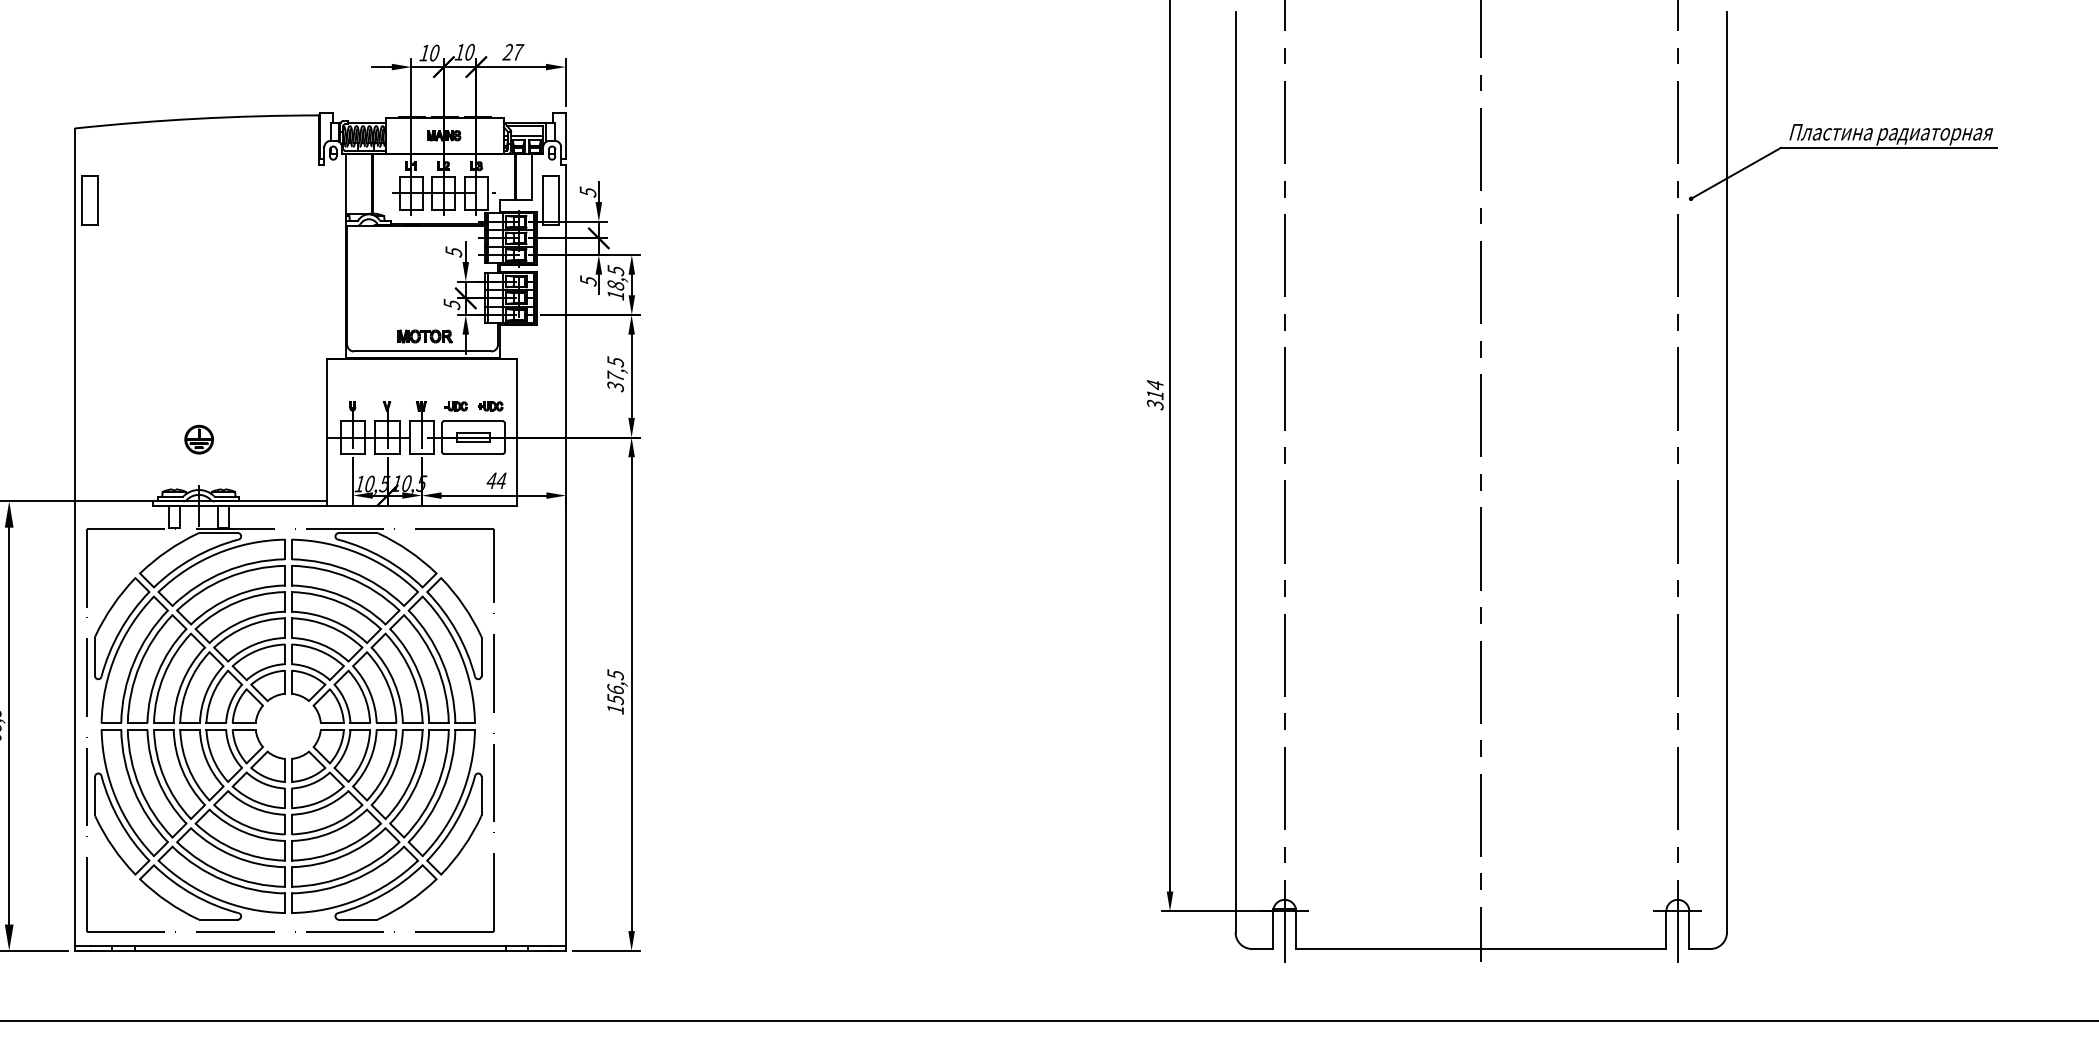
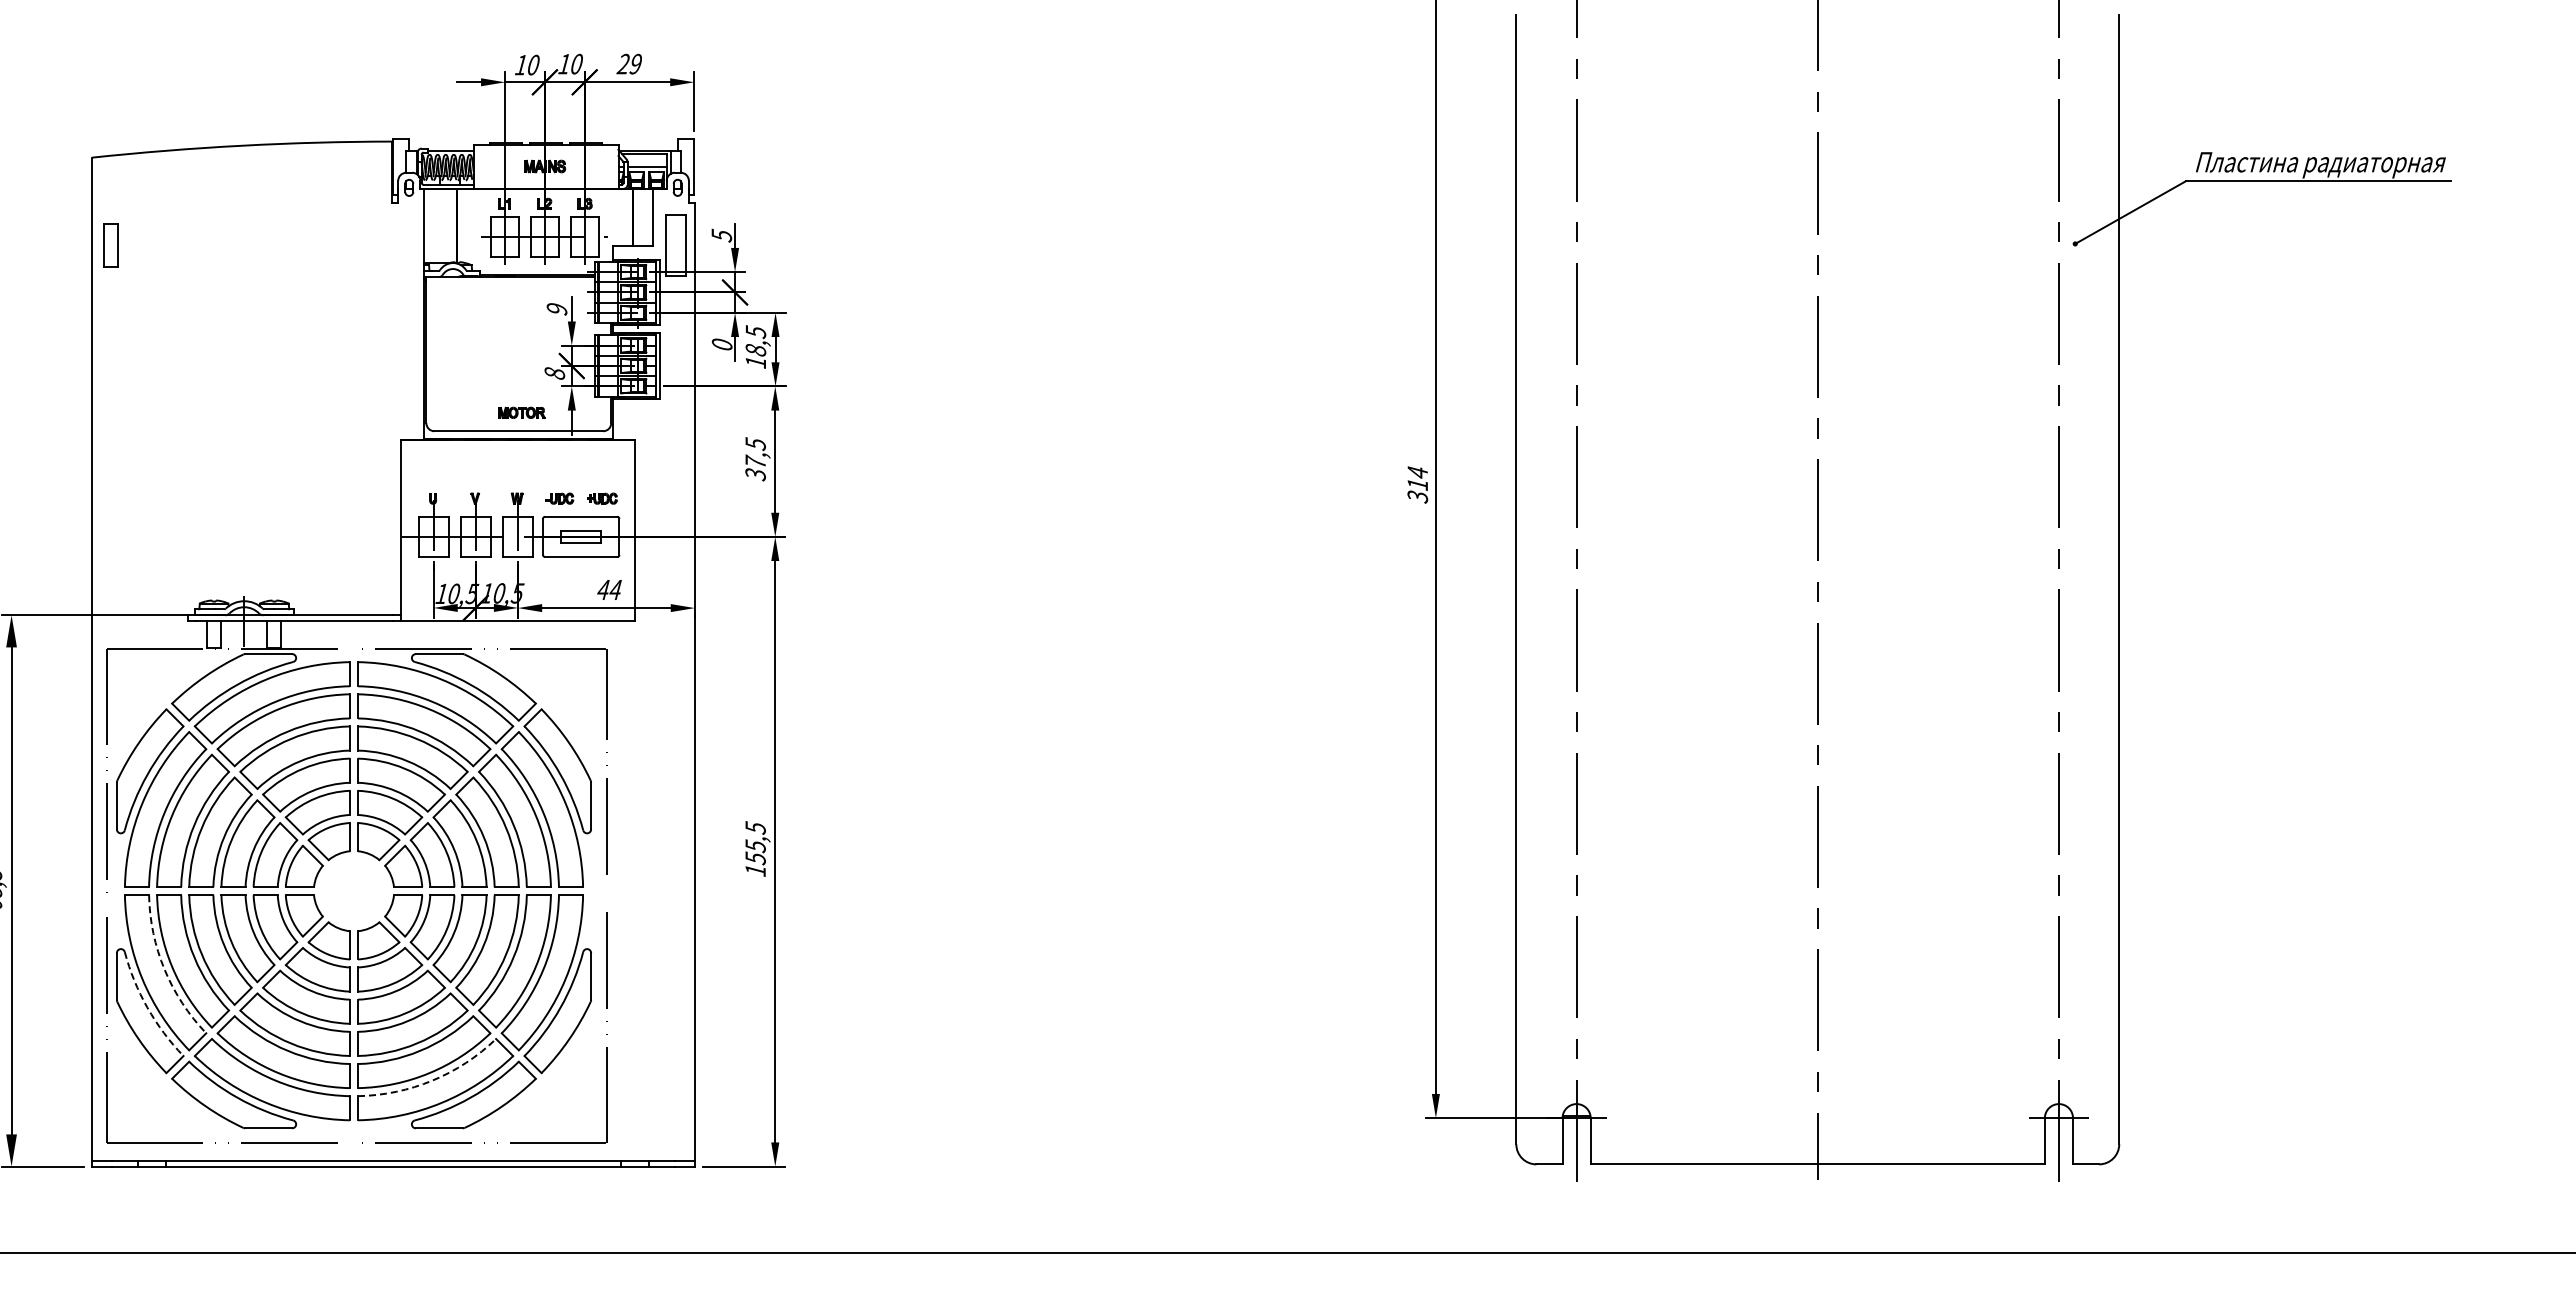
text: (518, 51) -> (636, 63), 27 -> 29
part: (89, 200) -> (110, 245), size x0.7
text: (453, 252) -> (556, 309), 5 -> 9
text: (587, 280) -> (721, 344), 5 -> 0
text: (451, 304) -> (554, 373), 5 -> 8
part: (424, 336) -> (521, 412), size x0.7
part: (199, 439) -> (244, 539), removed
text: (615, 689) -> (755, 846), 156,5 -> 155,5
arc: (133, 790) -> (164, 969), solid -> dashed
arc: (119, 821) -> (147, 1007), solid -> dashed
arc: (352, 880) -> (432, 1080), solid -> dashed

